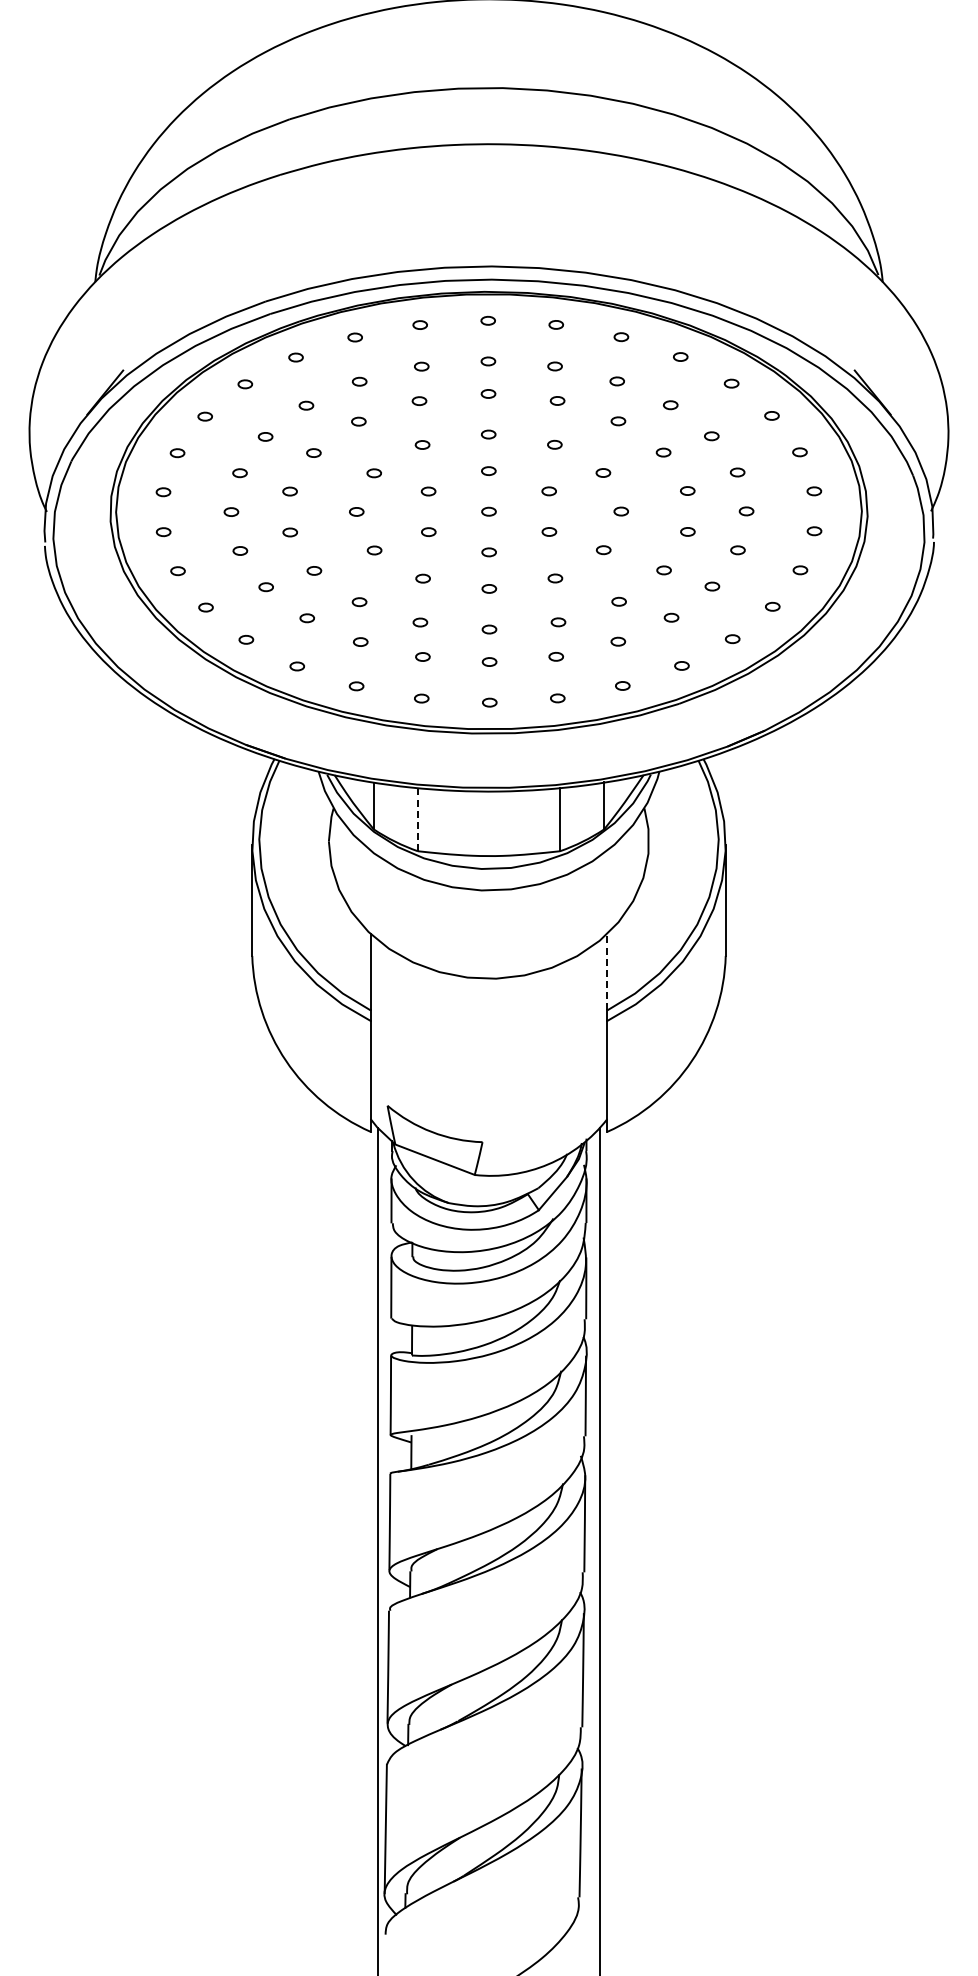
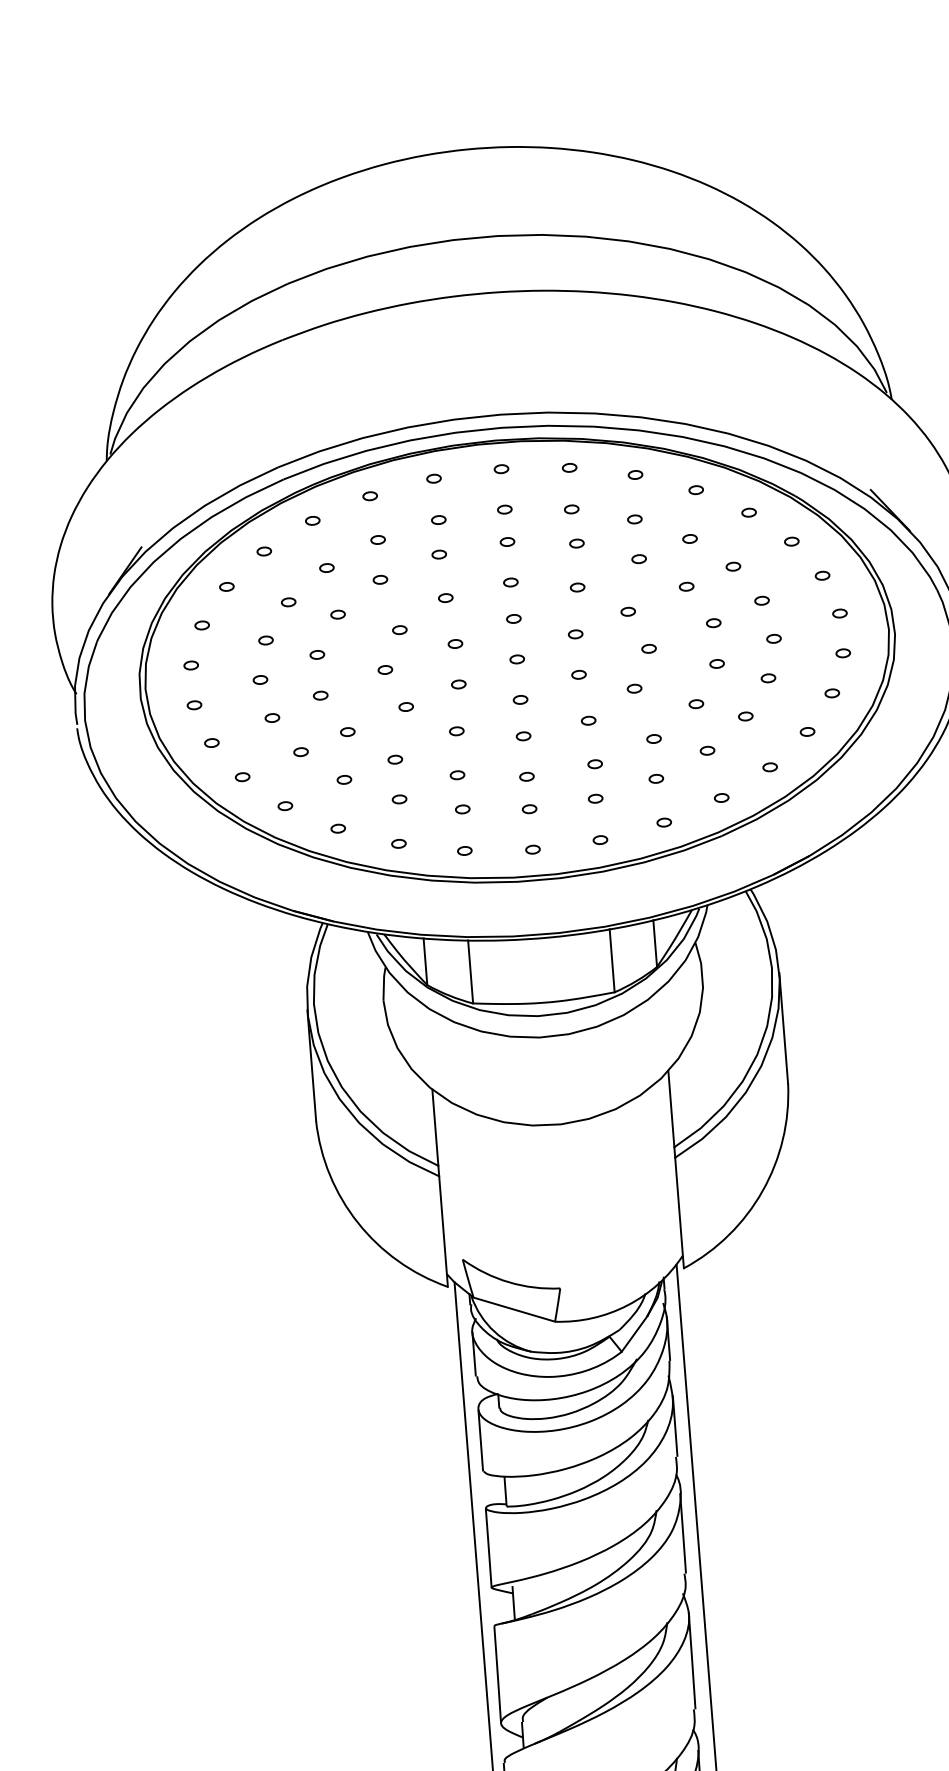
line: (418, 819) -> (471, 971), dashed -> solid
line: (607, 971) -> (671, 1108), dashed -> solid

